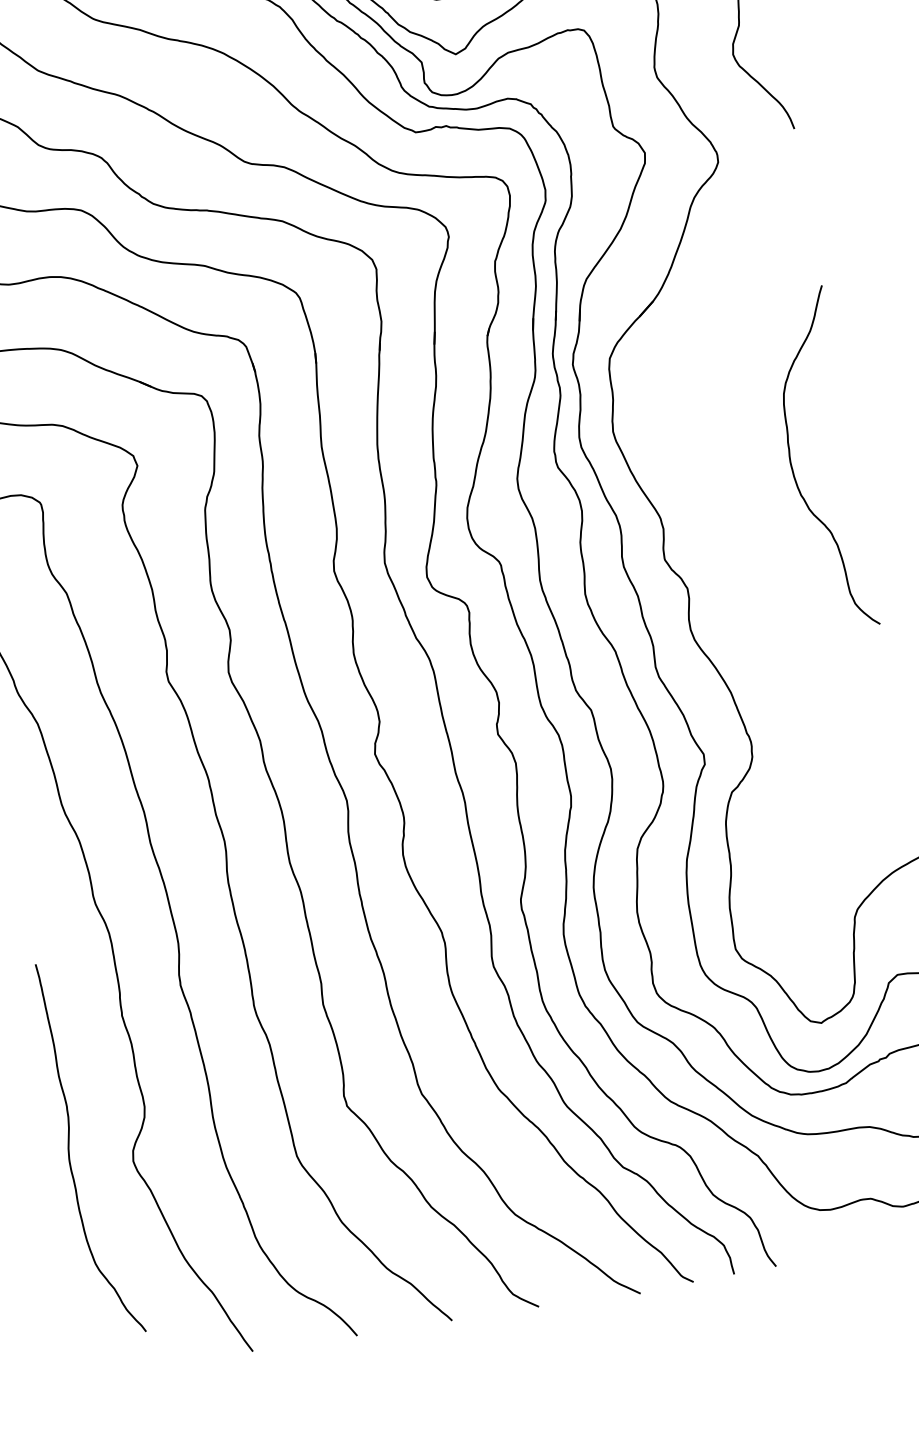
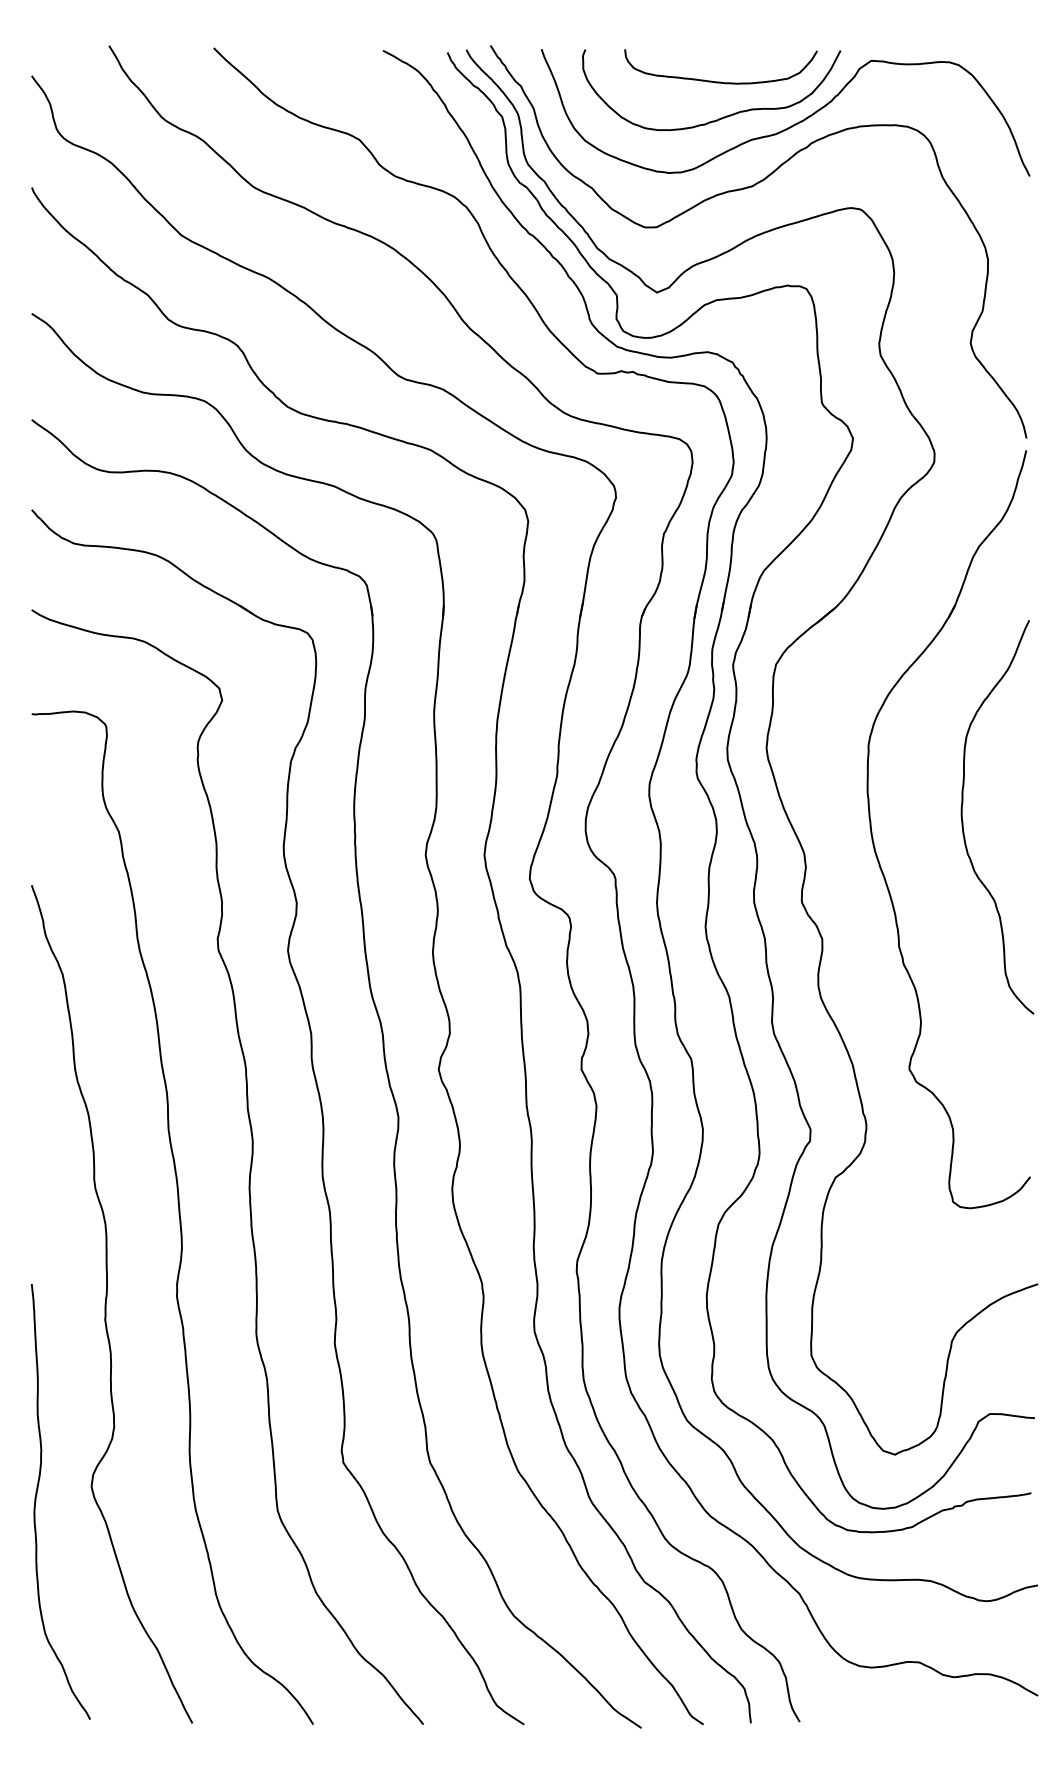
part: (720, 502) -> (875, 847), added
curve: (69, 1151) -> (36, 1501), moved

